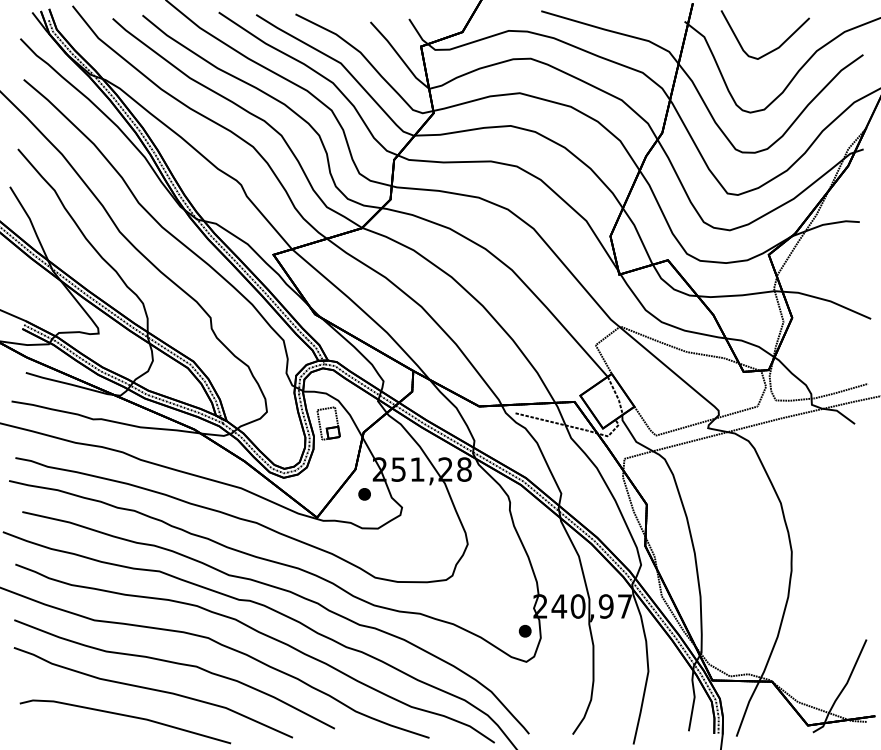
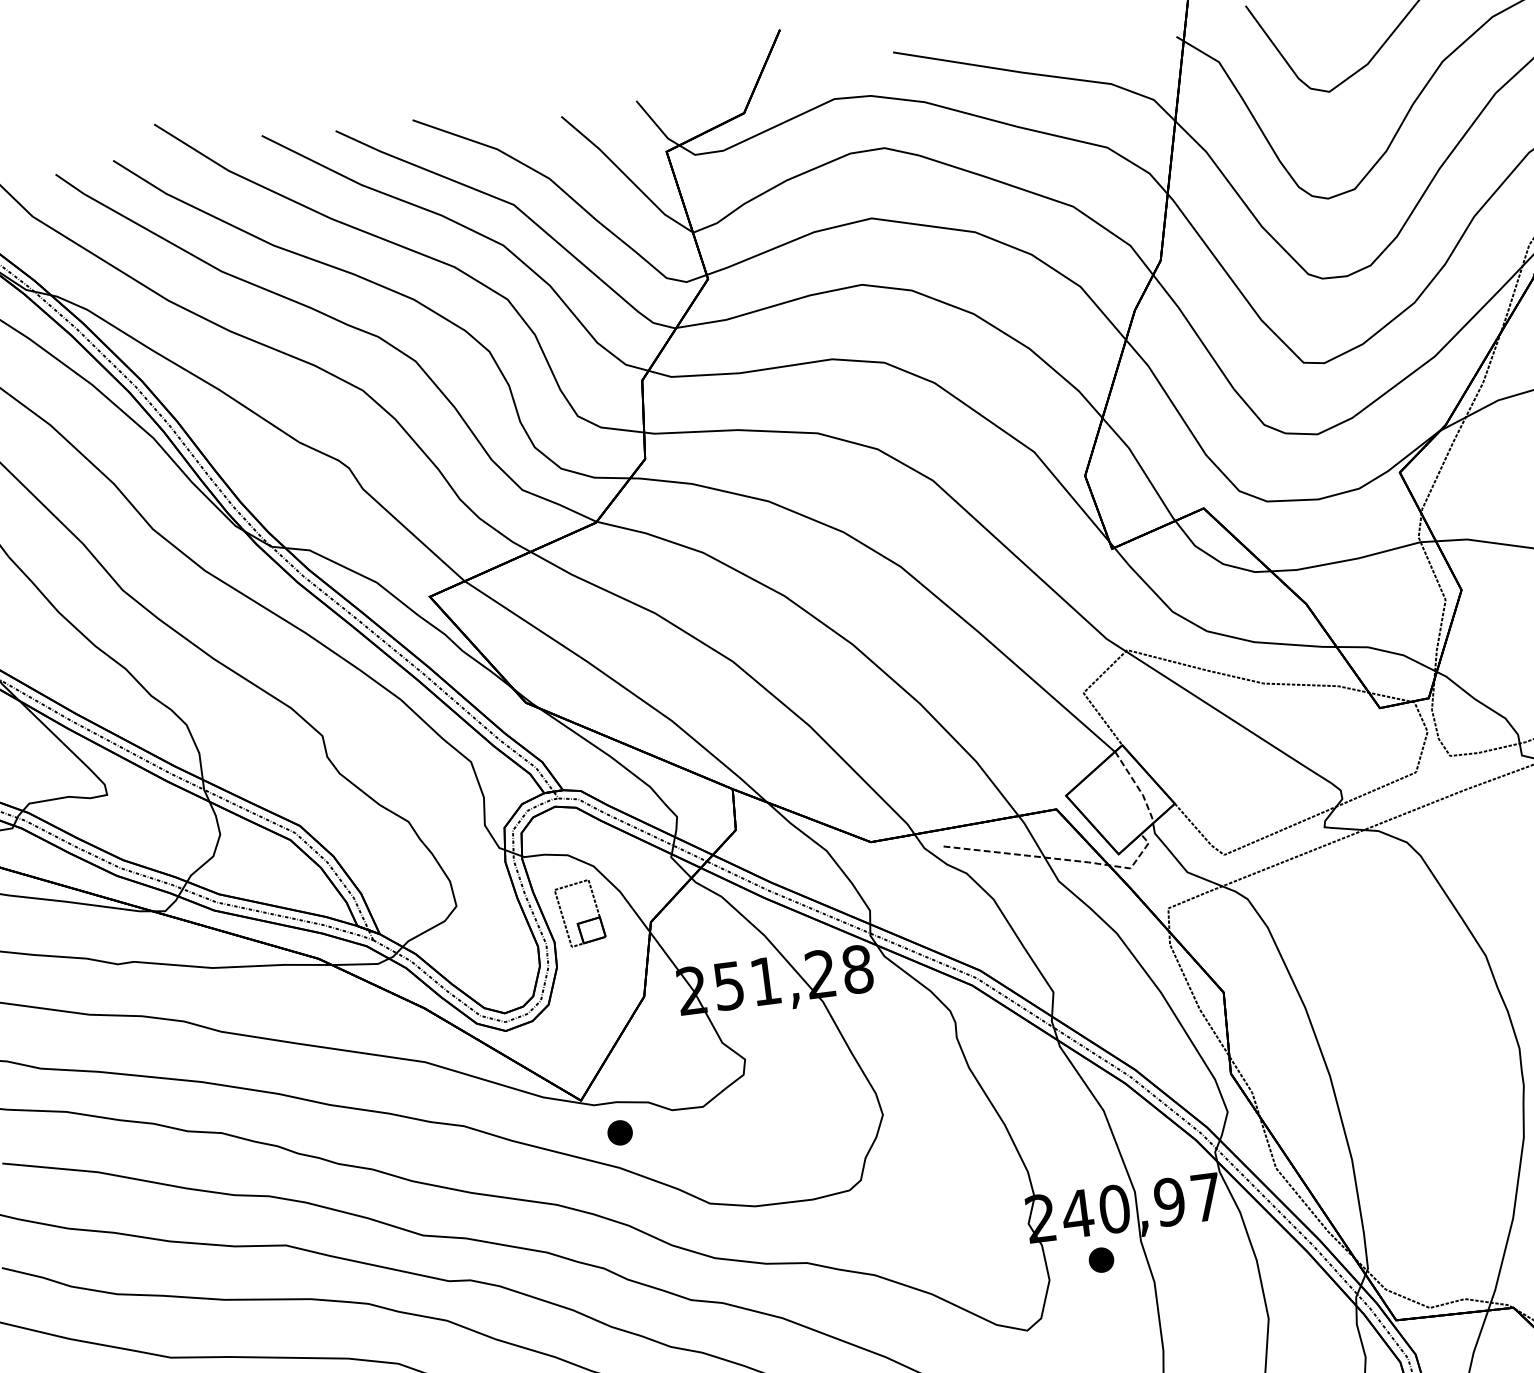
part: (364, 494) -> (619, 1133), moved
part: (524, 631) -> (1100, 1260), moved

